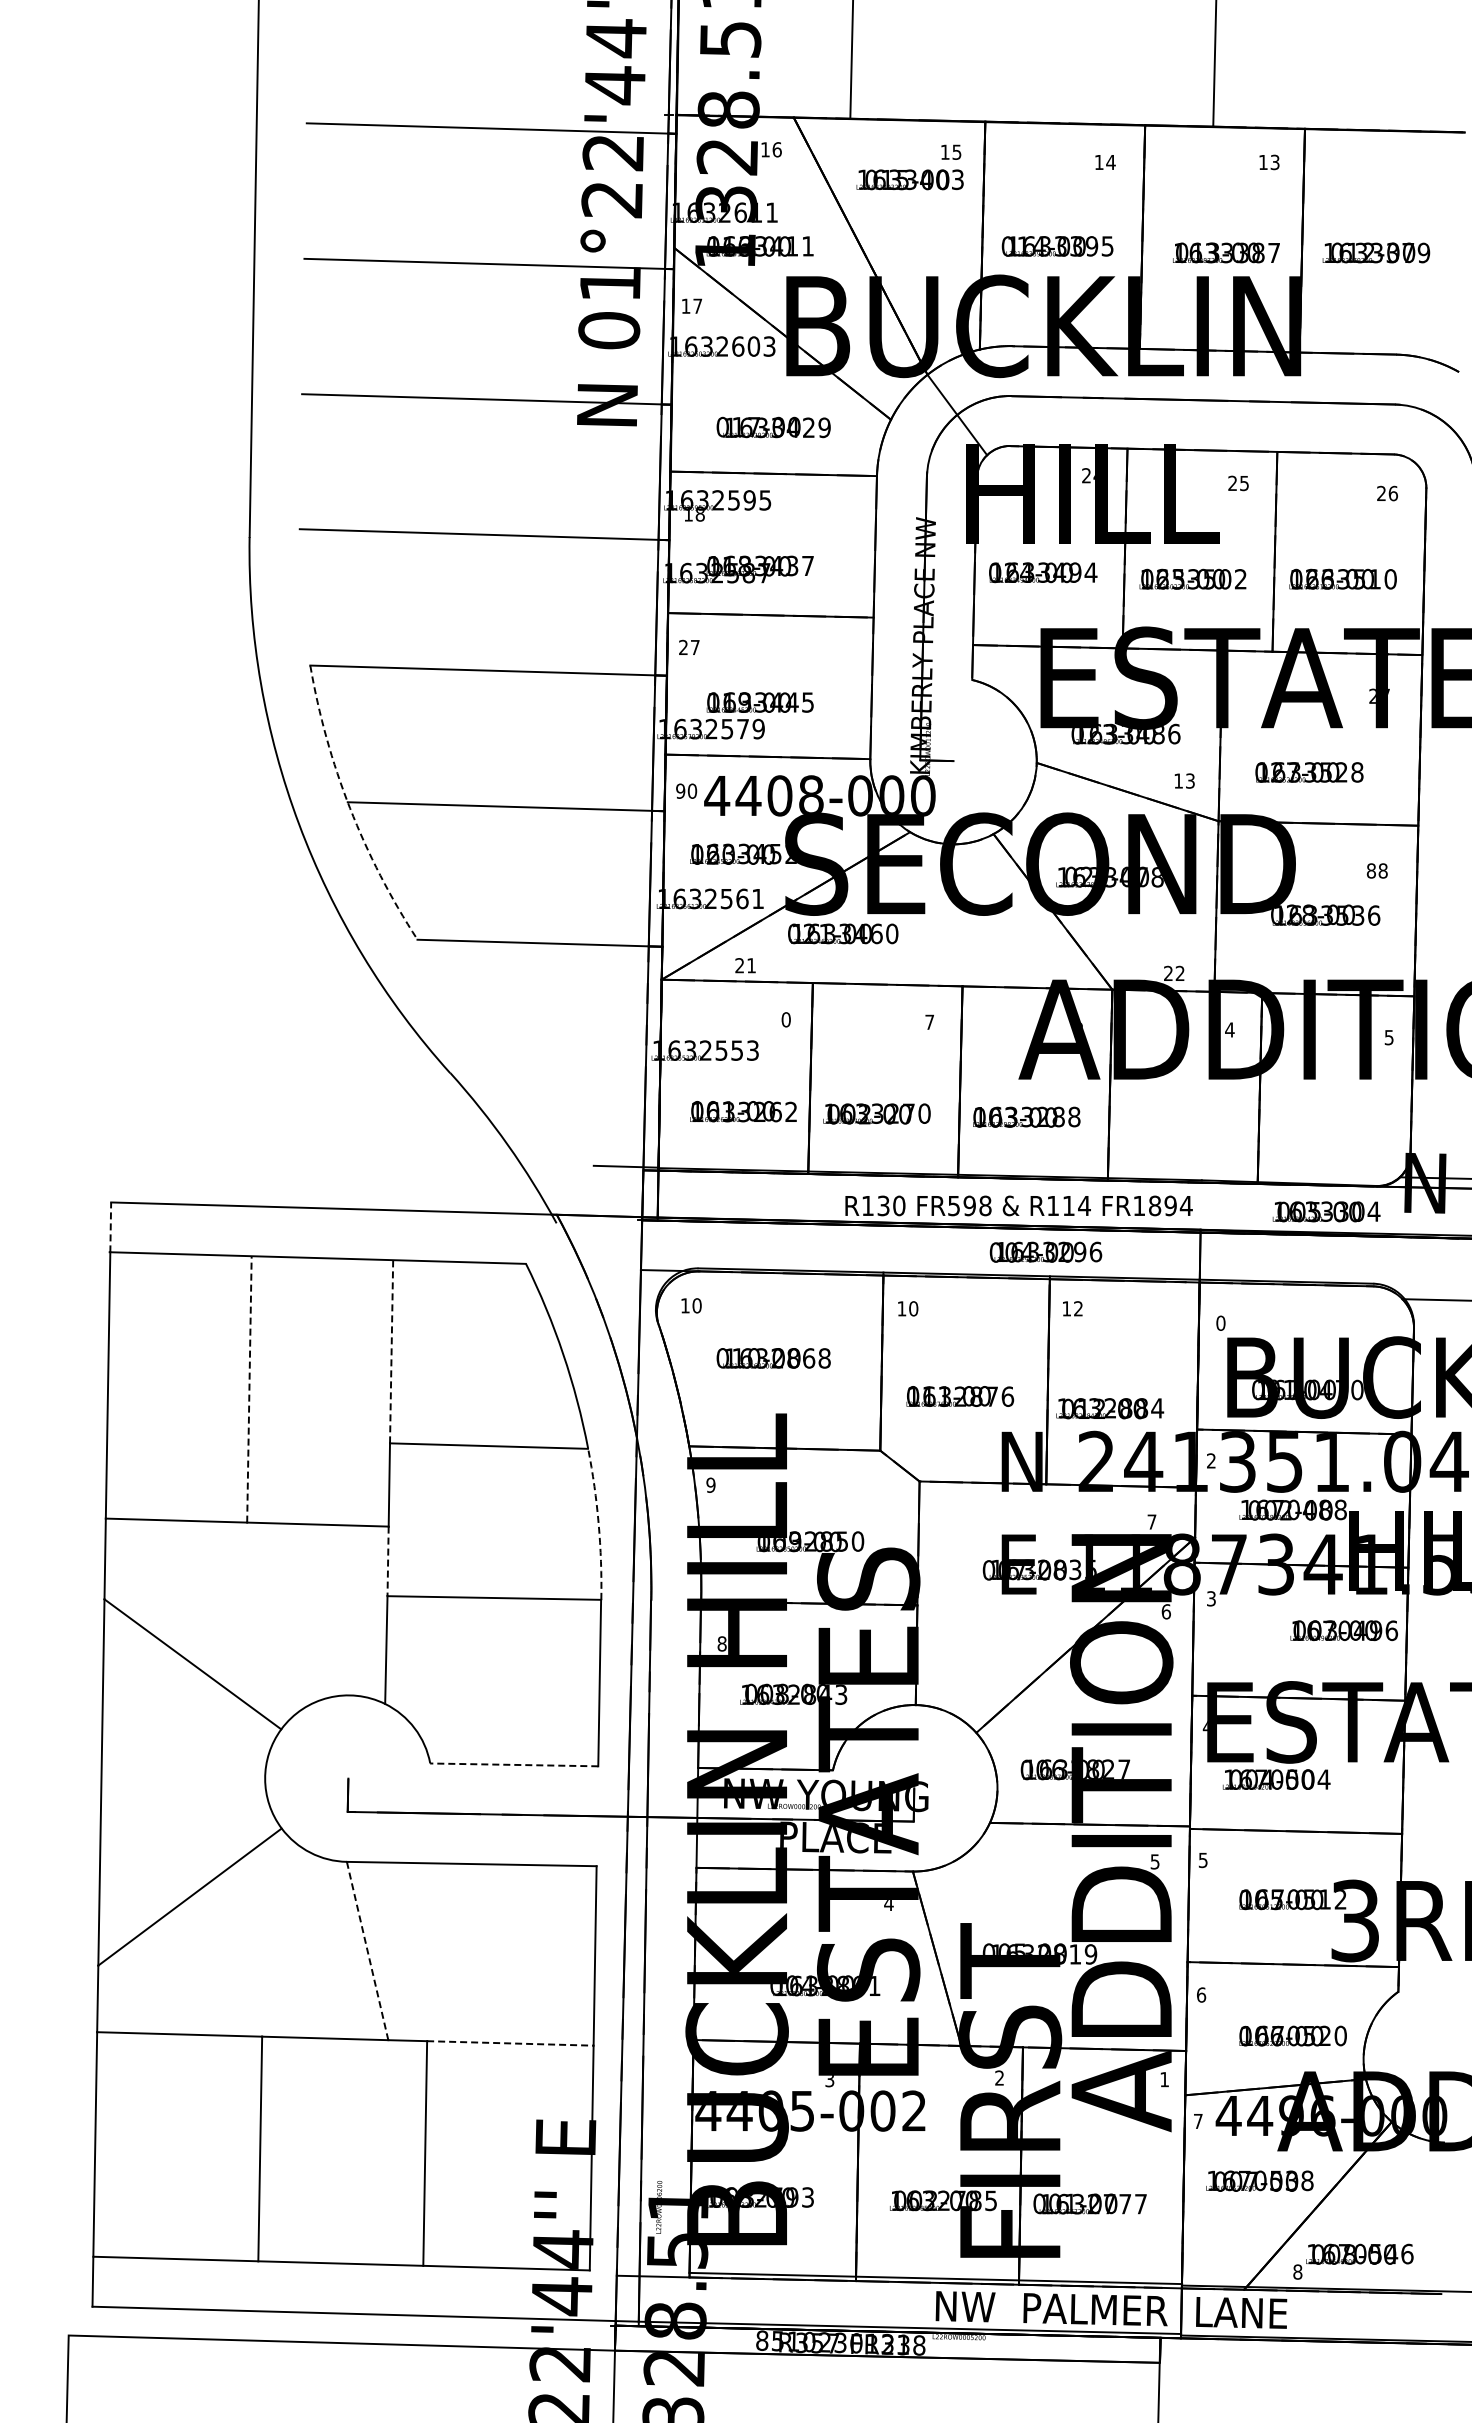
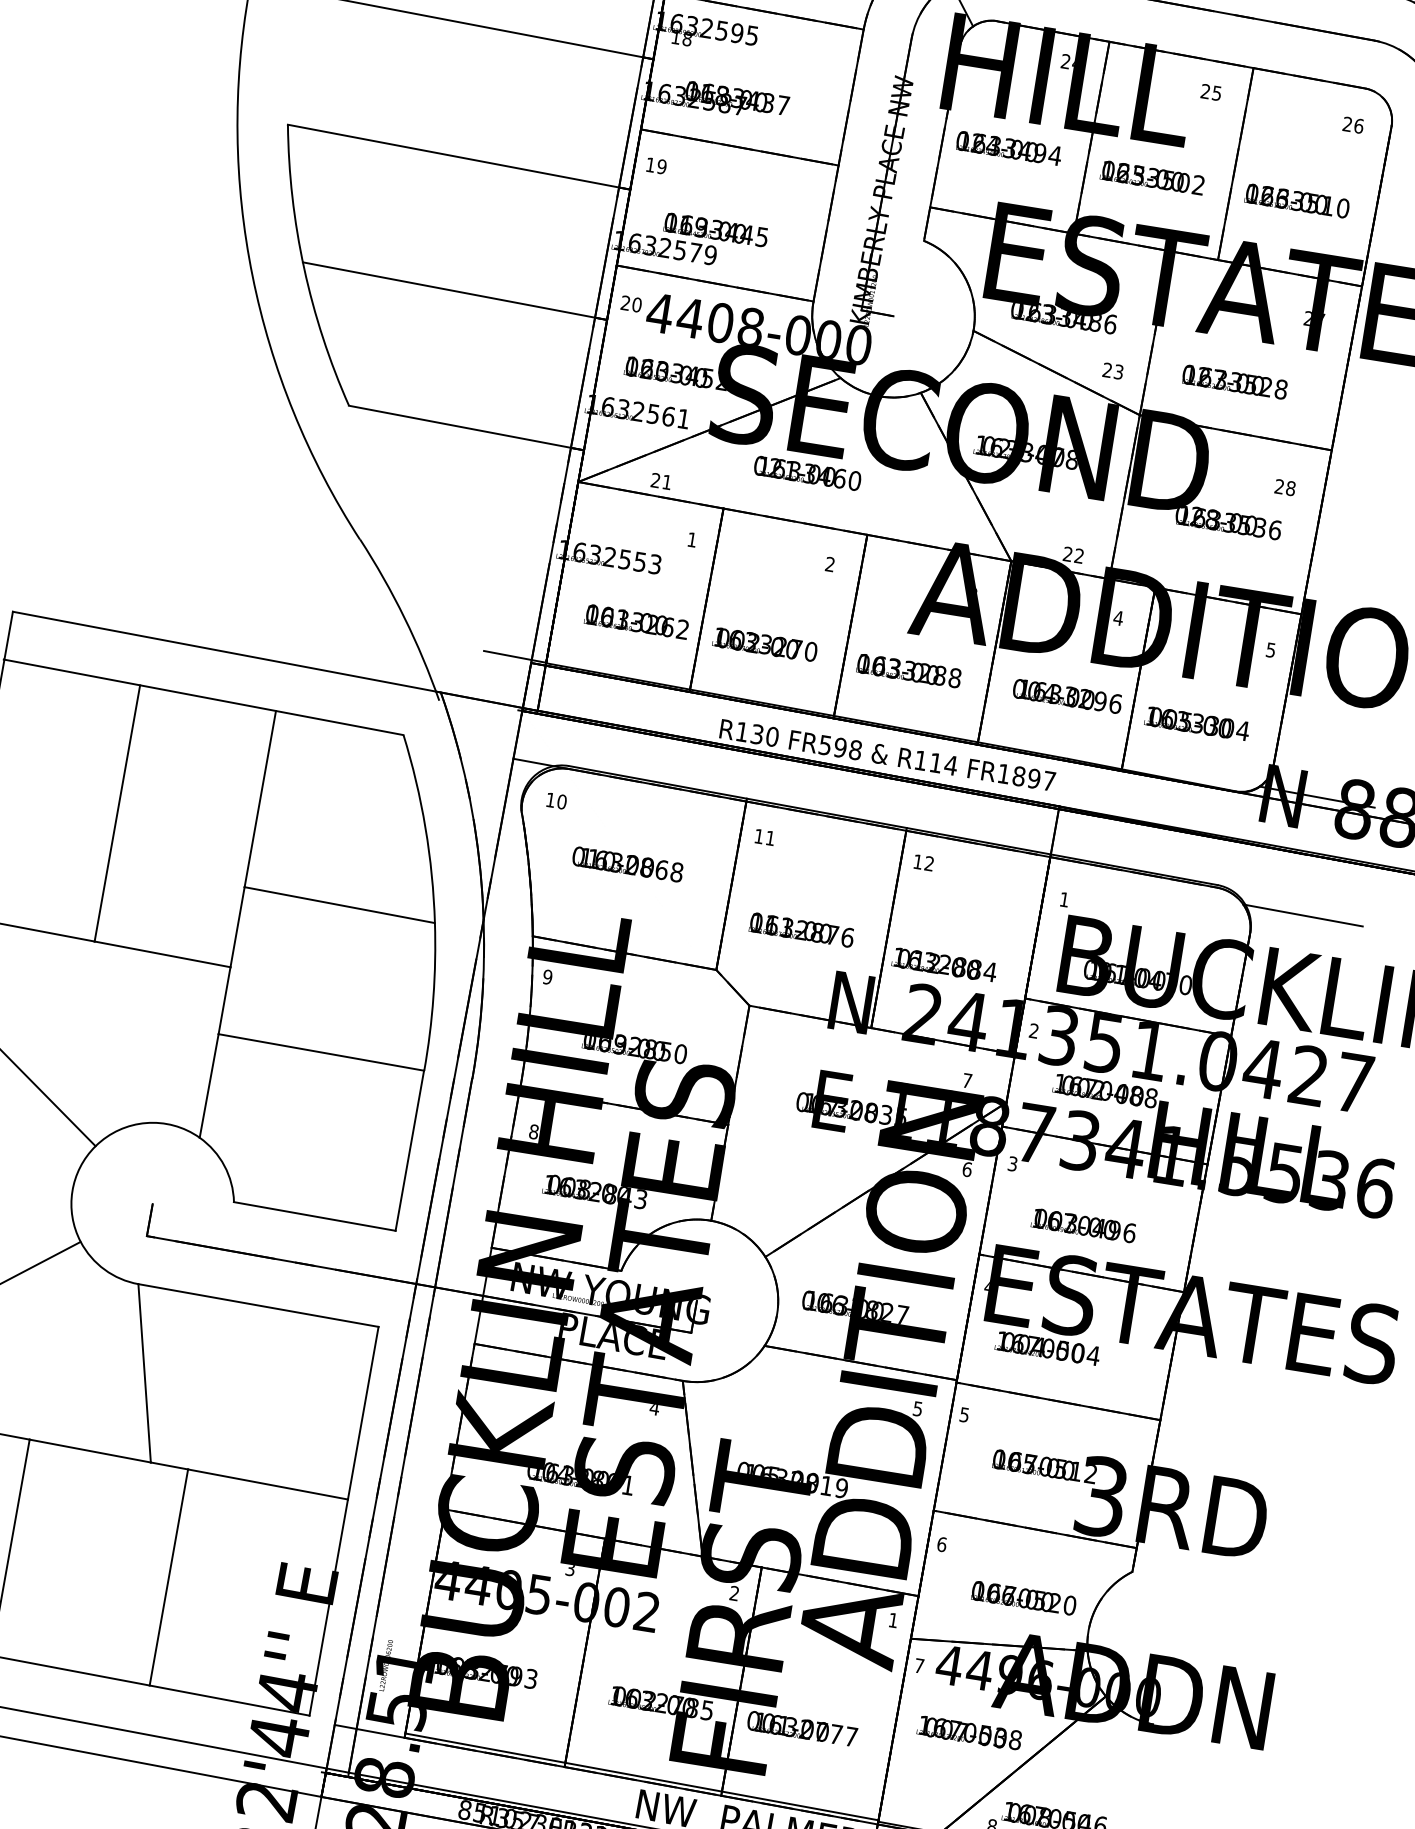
text: (689, 647) -> (656, 165), 27 -> 19
text: (1178, 780) -> (1107, 369), 13 -> 23
text: (680, 790) -> (625, 302), 90 -> 20
arc: (350, 808) -> (304, 268), dashed -> solid
text: (1370, 870) -> (1278, 486), 88 -> 28
text: (843, 933) -> (808, 473), moved
text: (785, 1019) -> (691, 539), 0 -> 1
text: (929, 1021) -> (830, 563), 7 -> 2
text: (1185, 1205) -> (1048, 780), FR1894 -> FR1897
text: (1326, 1211) -> (1197, 723), moved
line: (110, 1227) -> (8, 635), dashed -> solid
text: (1045, 1251) -> (1067, 695), moved
text: (913, 1308) -> (770, 837), 10 -> 11
text: (1220, 1322) -> (1064, 898), 0 -> 1
line: (391, 1351) -> (260, 798), dashed -> solid
line: (249, 1388) -> (117, 812), dashed -> solid
arc: (598, 1523) -> (433, 996), dashed -> solid
line: (388, 1561) -> (224, 1000), dashed -> solid
text: (1344, 1630) -> (1084, 1225), moved
line: (513, 1764) -> (314, 1215), dashed -> solid
line: (367, 1951) -> (144, 1373), dashed -> solid
line: (510, 2043) -> (268, 1484), dashed -> solid

